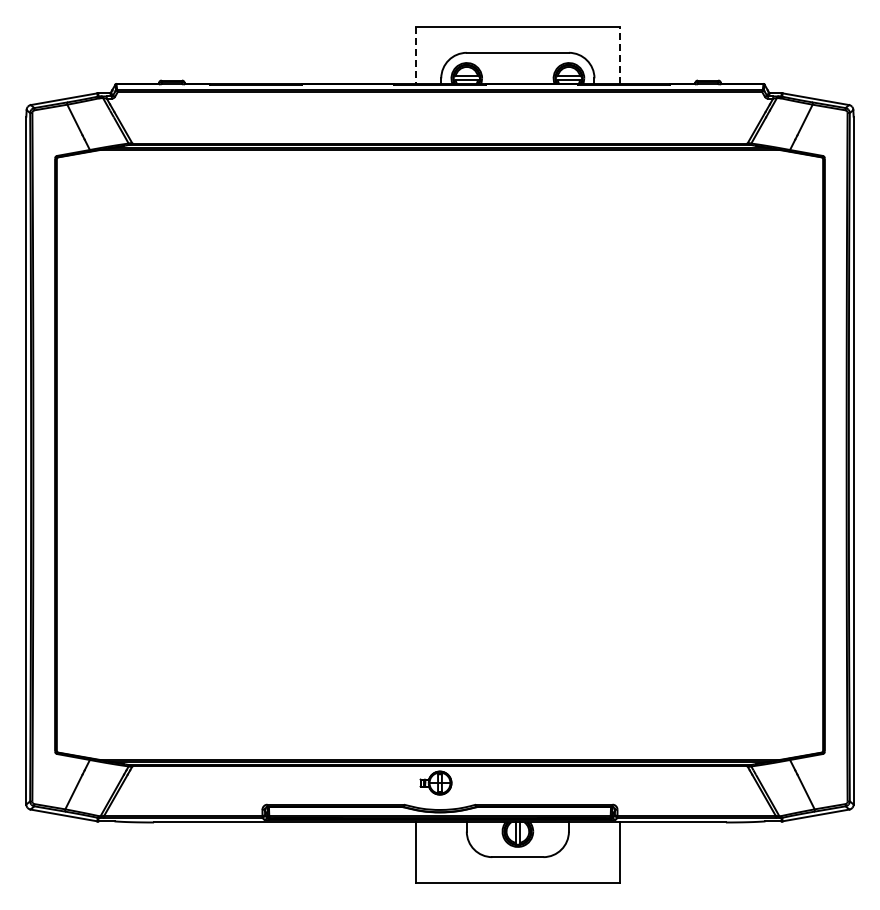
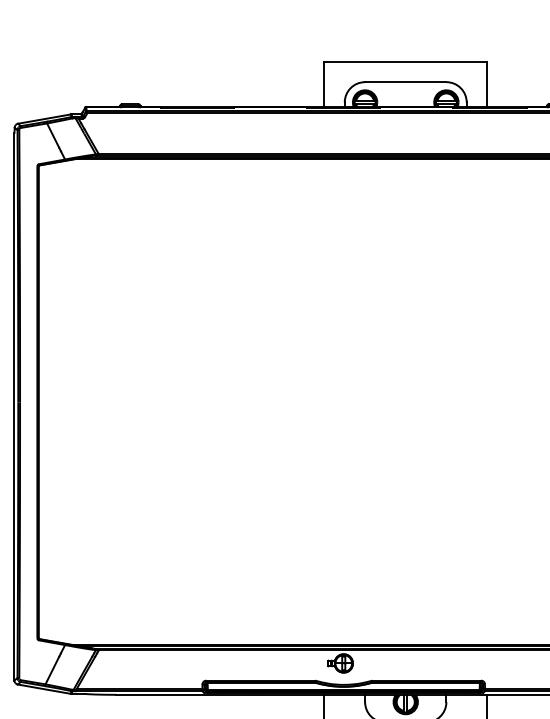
line: (620, 55) -> (487, 84), dashed -> solid
line: (415, 56) -> (324, 85), dashed -> solid

